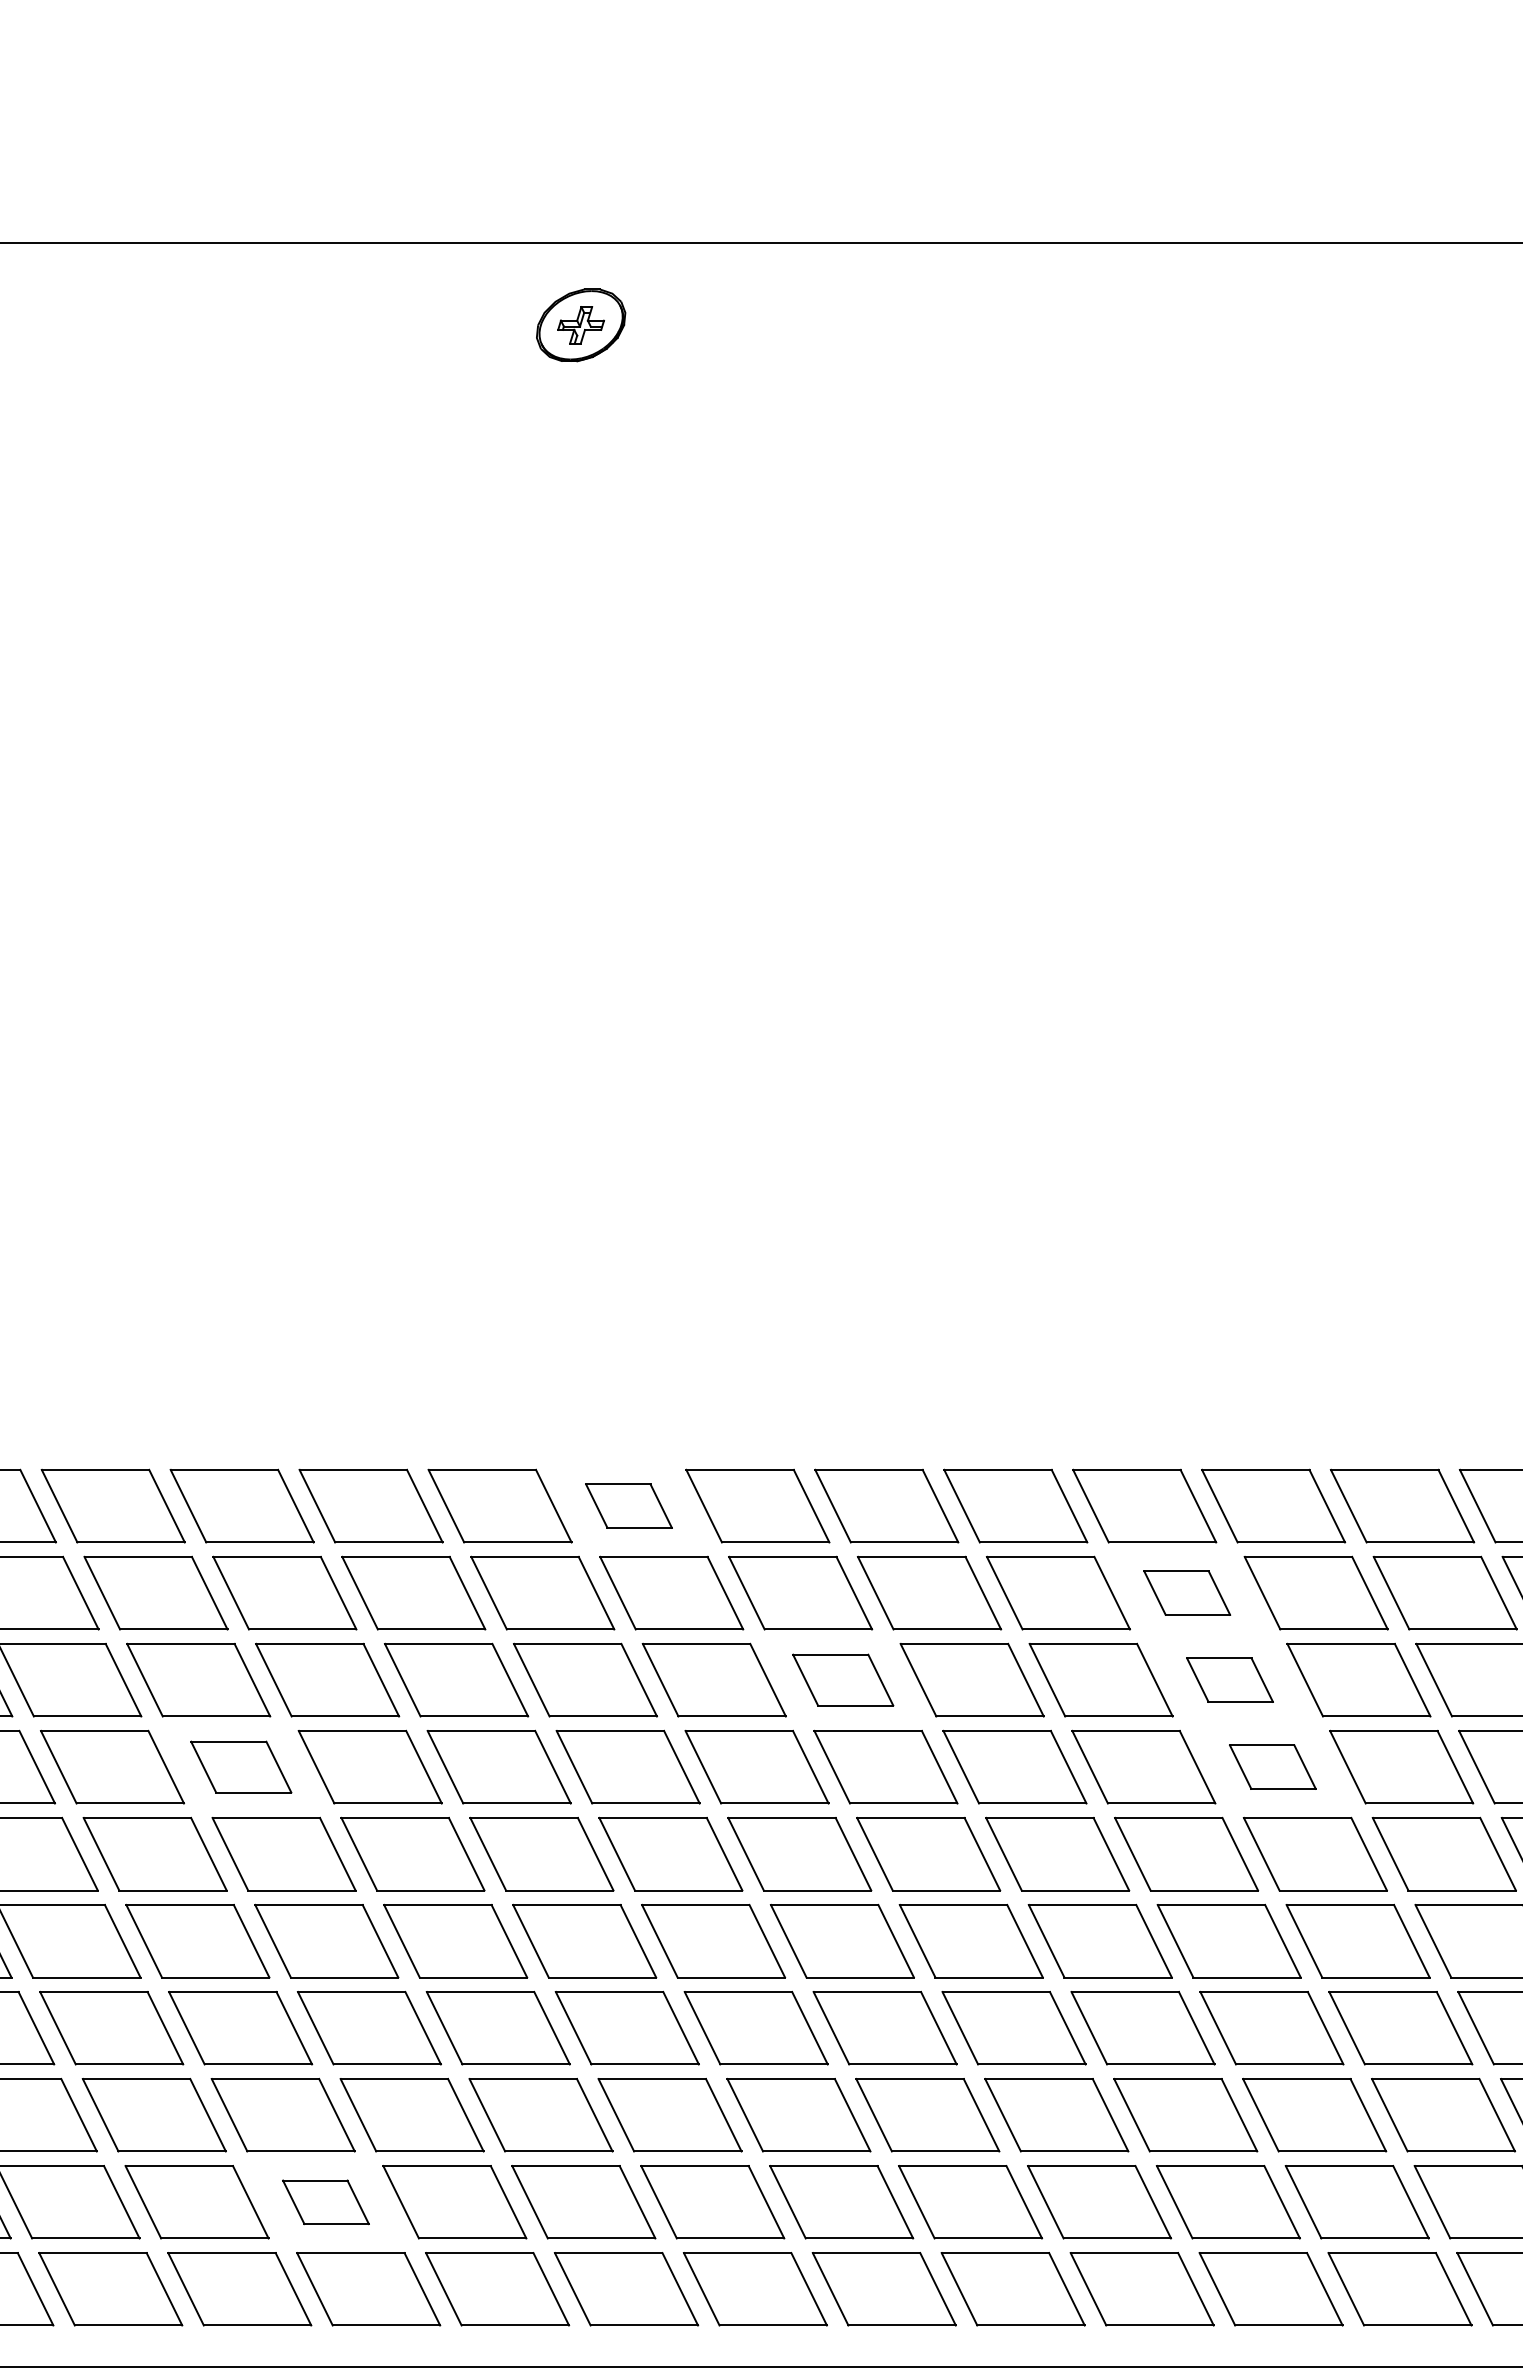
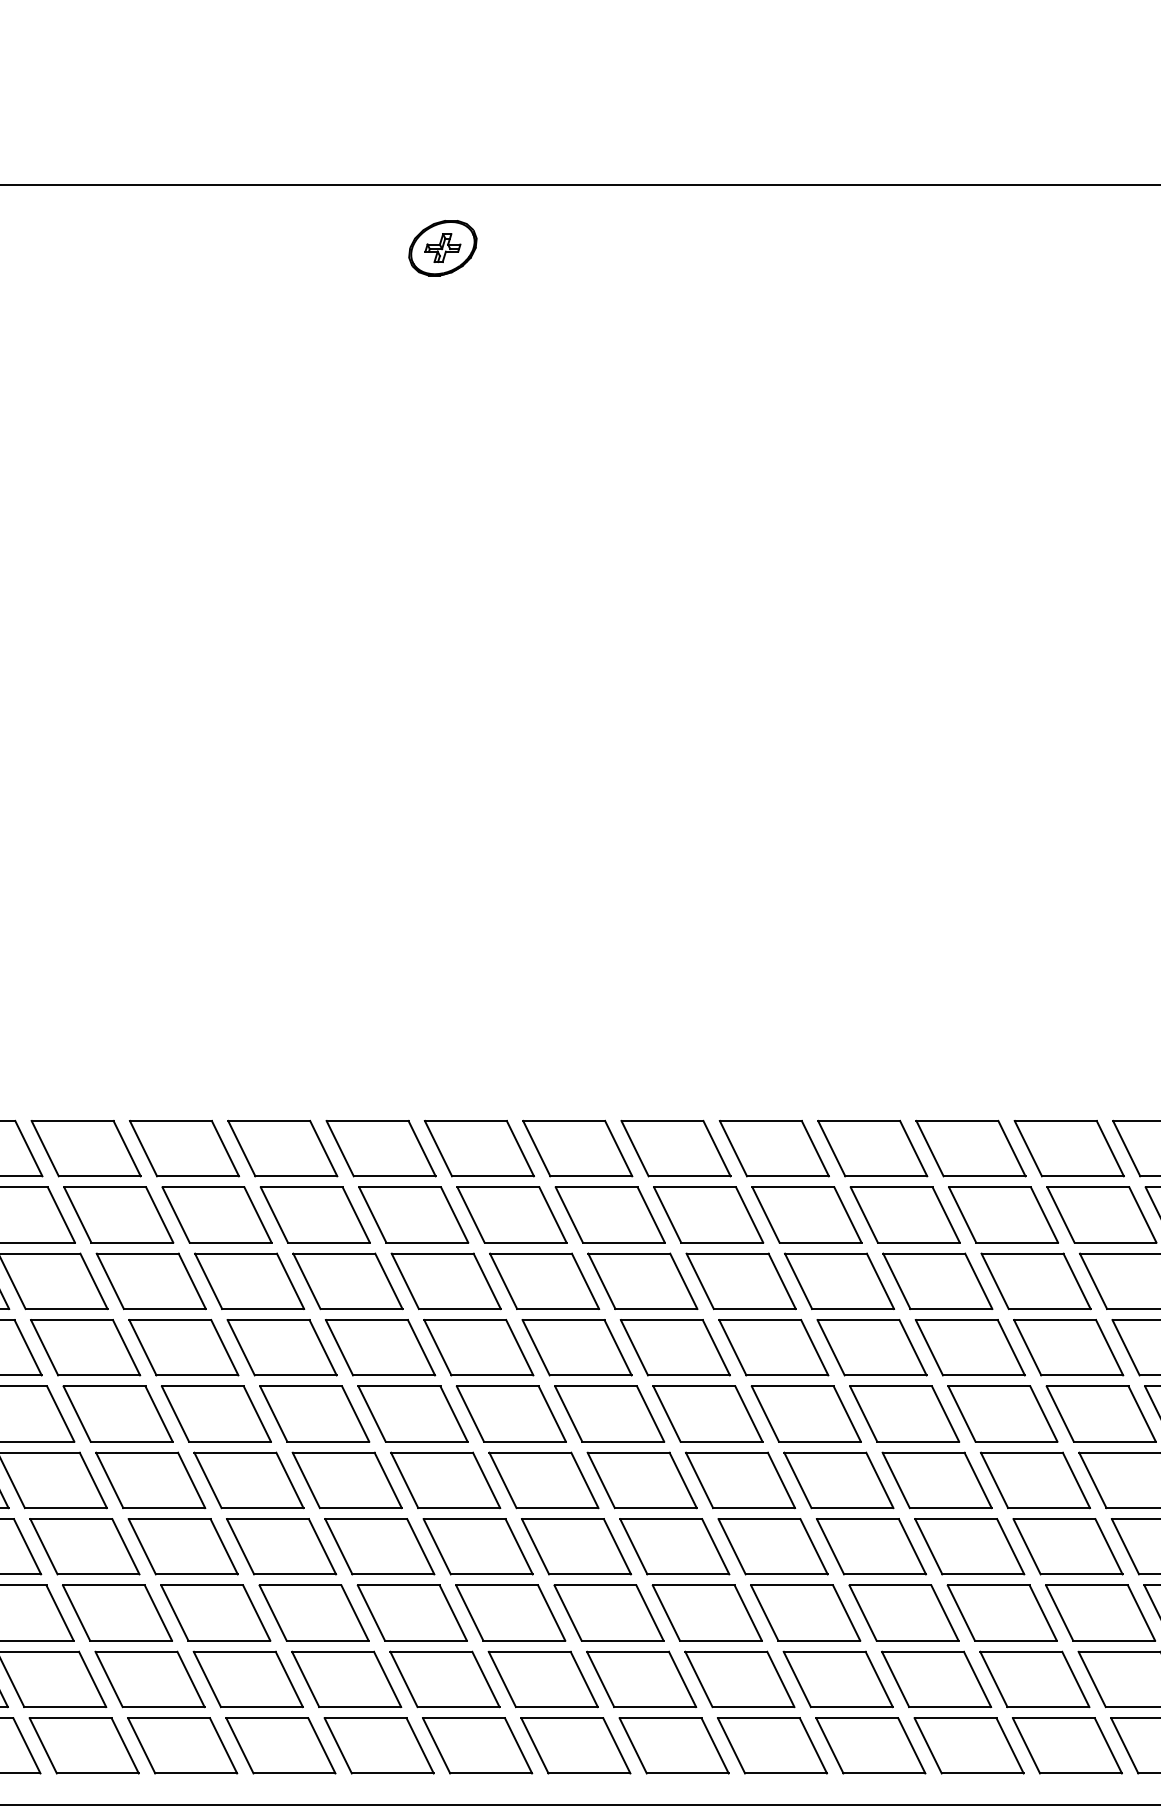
part: (628, 1505) -> (479, 1148), size x1.67
part: (1186, 1592) -> (904, 1214), size x1.67
part: (842, 1679) -> (642, 1280), size x1.43
part: (1229, 1679) -> (937, 1280), size x1.67
part: (240, 1766) -> (183, 1347), size x1.43
part: (1272, 1766) -> (970, 1347), size x1.67
part: (325, 2202) -> (248, 1679), size x1.67

